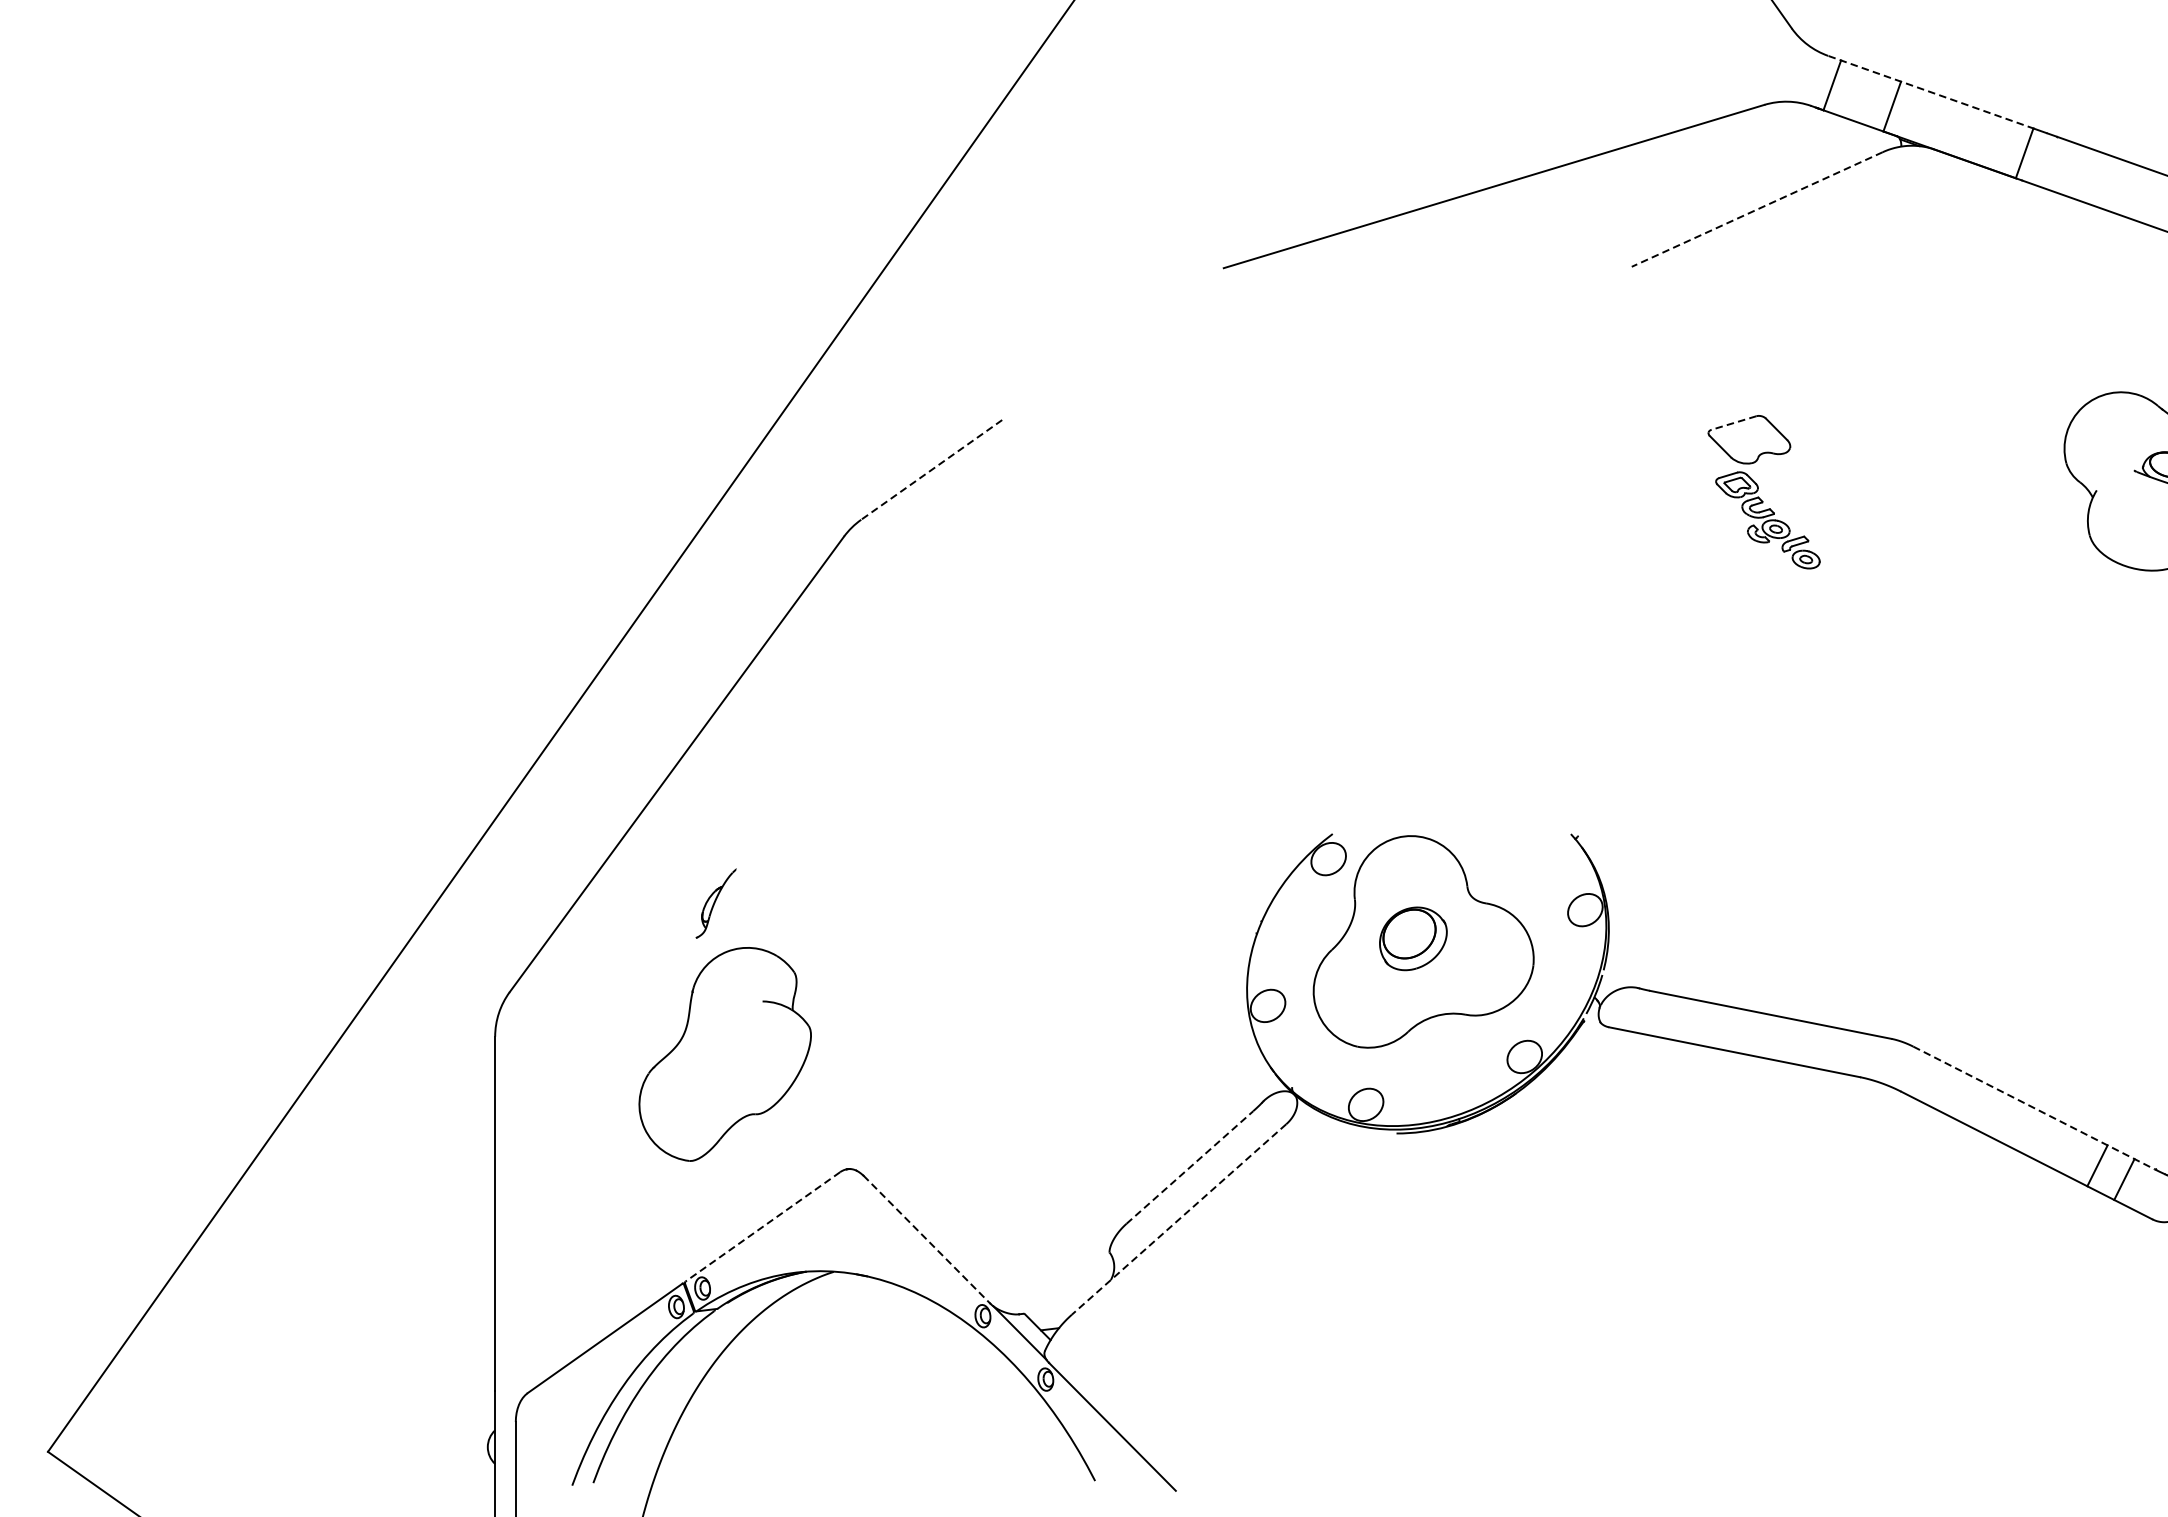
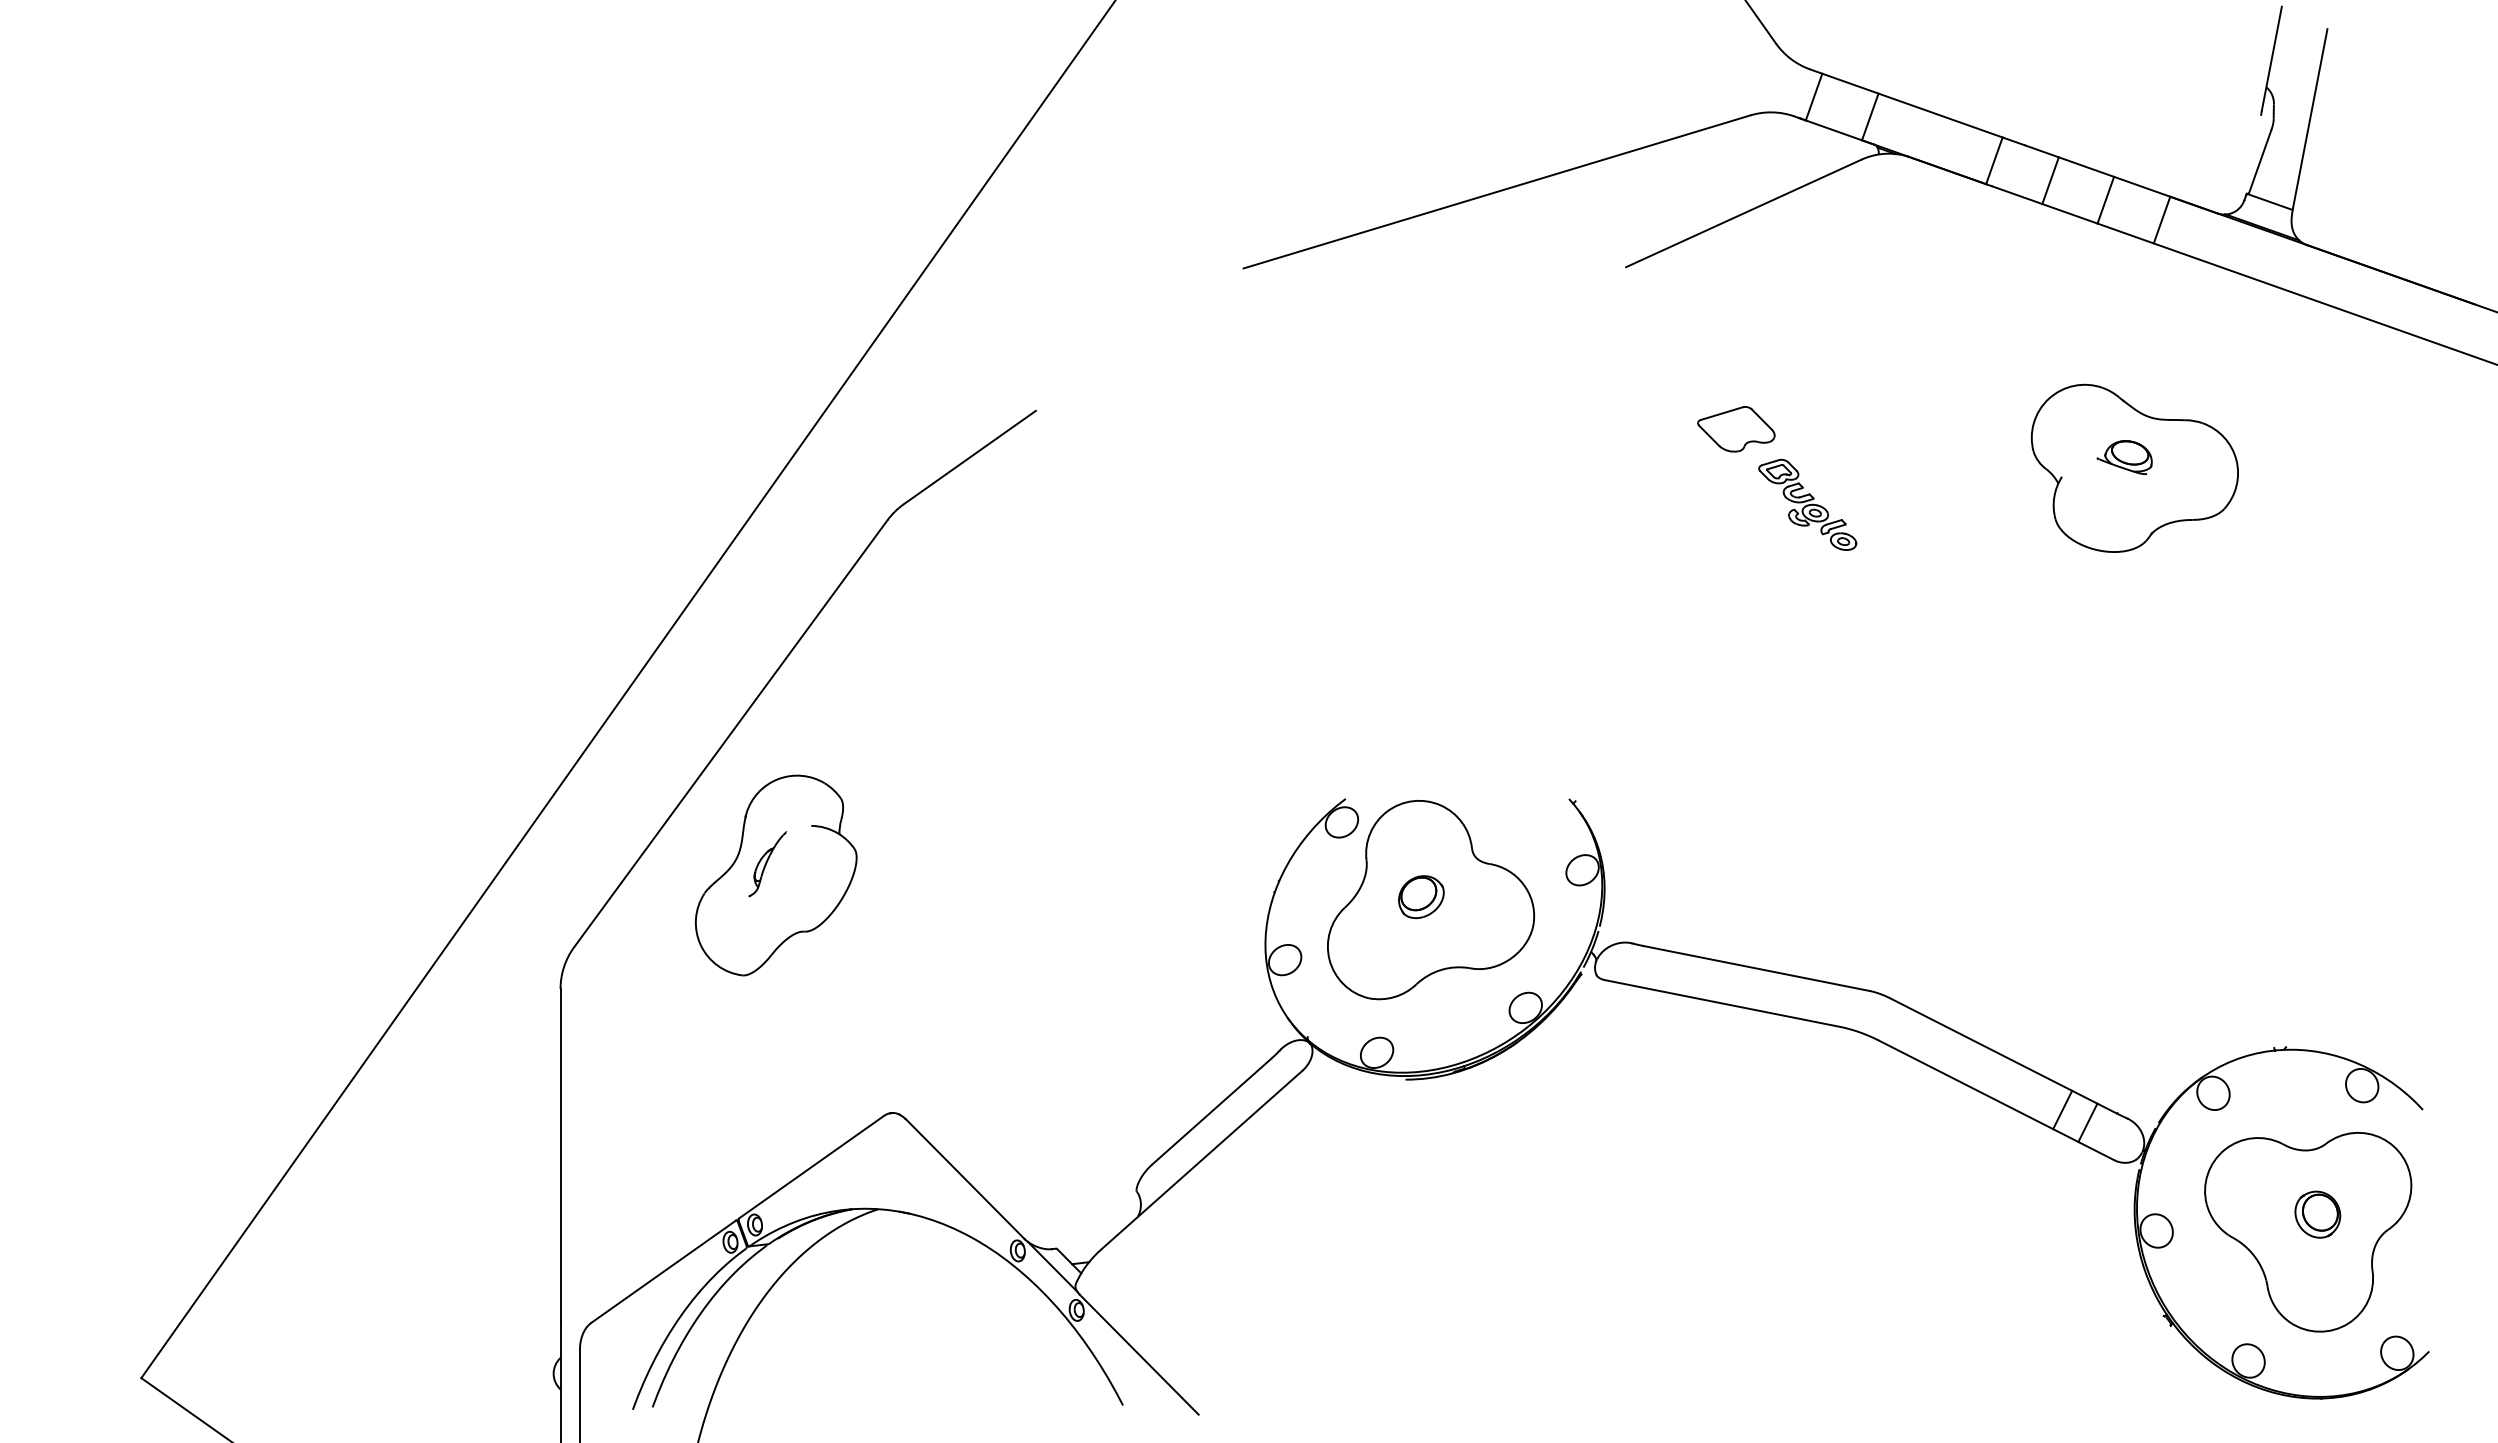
line: (1931, 92) -> (1907, 103), dashed -> solid
line: (2084, 174) -> (2050, 180), added
line: (2143, 194) -> (2105, 199), added
line: (1757, 209) -> (1743, 213), dashed -> solid
line: (1733, 422) -> (1721, 413), dashed -> solid
line: (931, 469) -> (969, 457), dashed -> solid
part: (1767, 519) -> (1807, 504), moved
part: (1413, 938) -> (1421, 896), size x0.71
part: (724, 1054) -> (775, 875), moved
line: (2034, 1107) -> (2003, 1055), dashed -> solid
line: (1190, 1167) -> (1212, 1111), dashed -> solid
line: (1178, 1219) -> (1201, 1160), dashed -> solid
line: (762, 1227) -> (811, 1167), dashed -> solid
line: (927, 1239) -> (965, 1179), dashed -> solid

